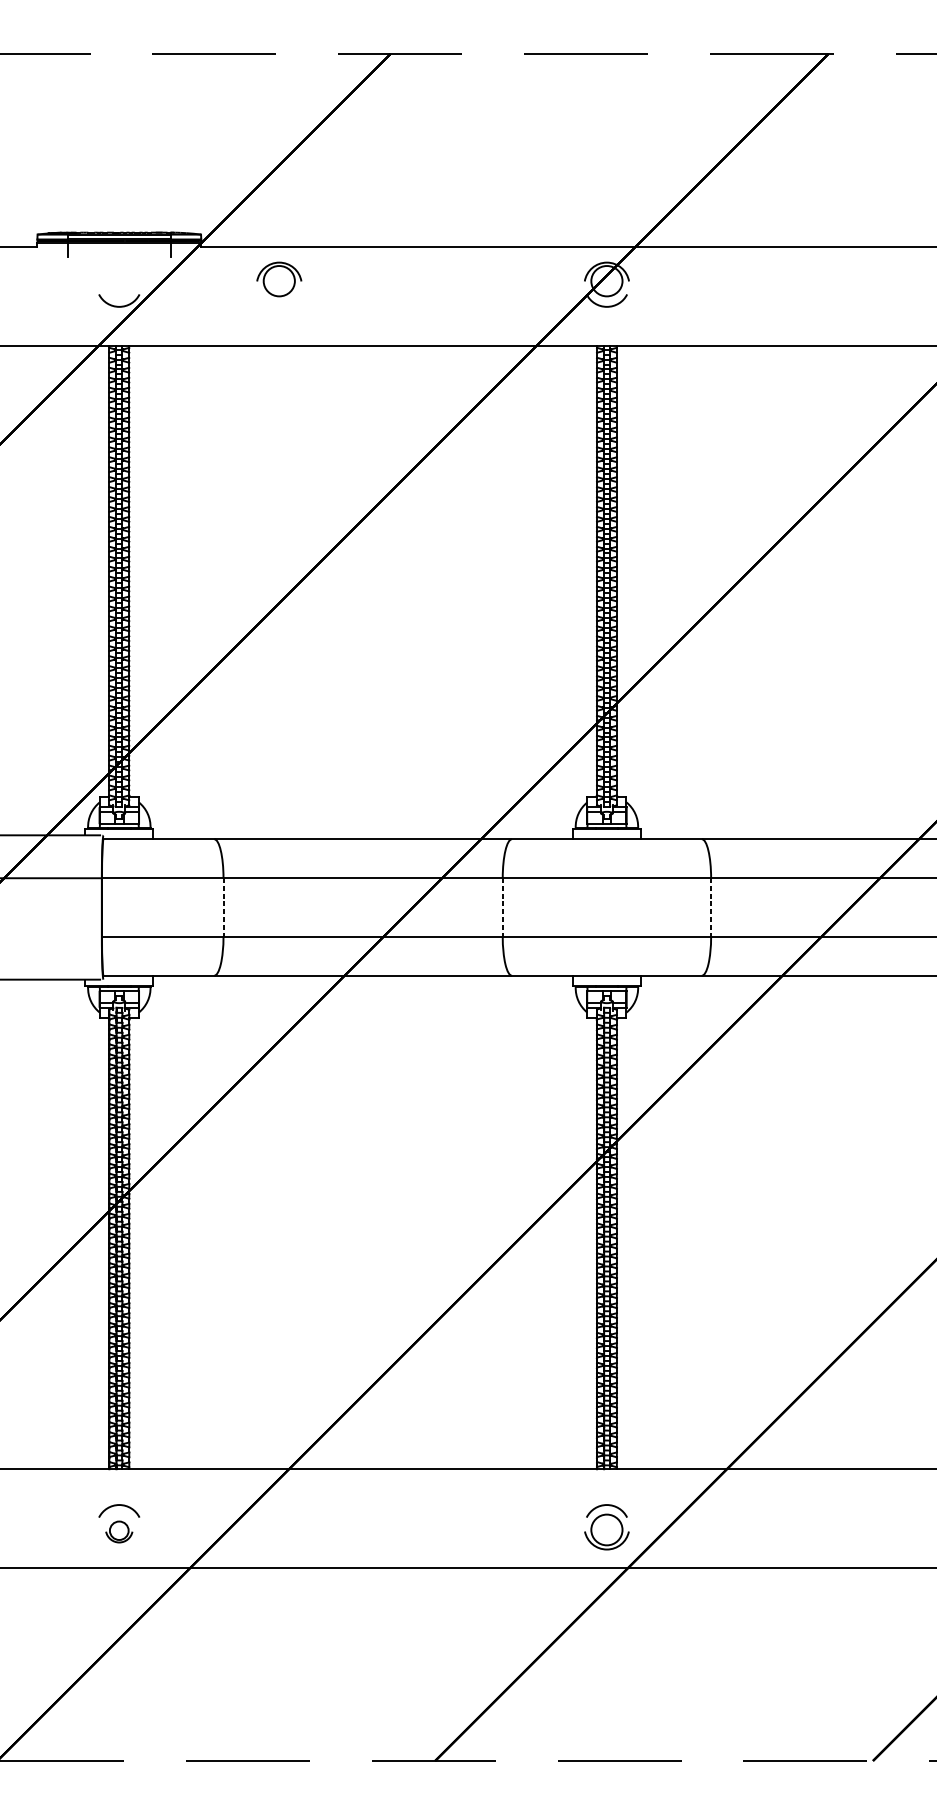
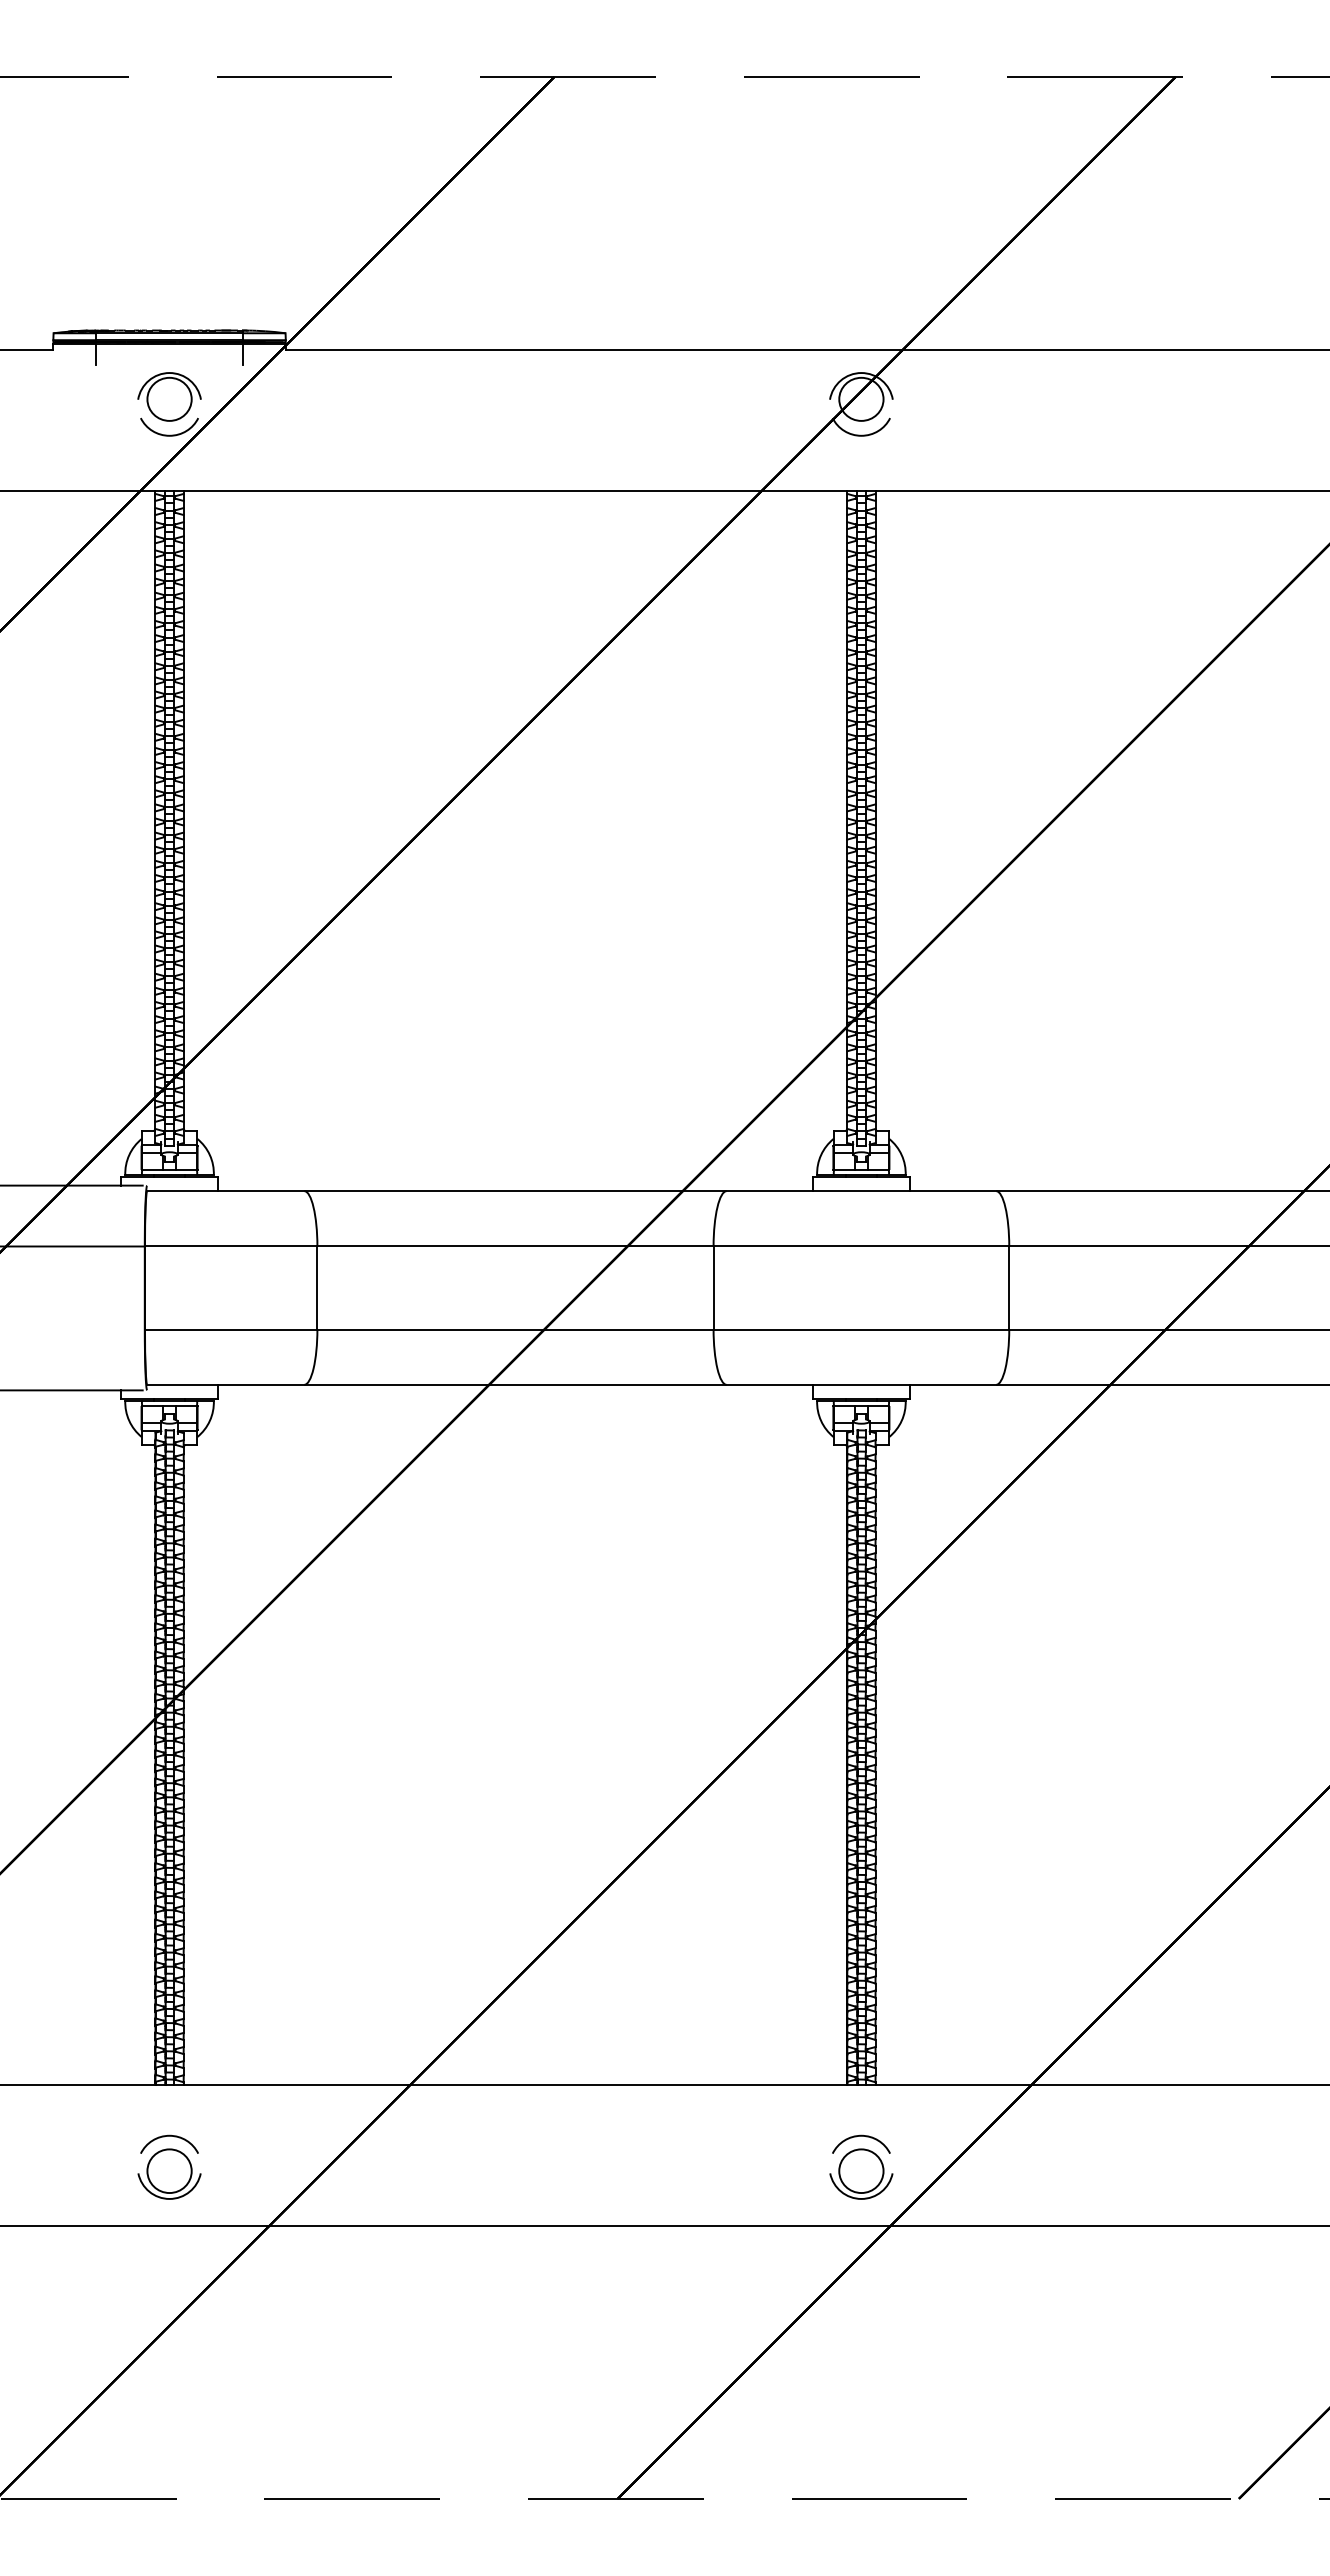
part: (279, 279) -> (169, 396), moved
line: (223, 907) -> (317, 1288), dashed -> solid
line: (502, 907) -> (713, 1288), dashed -> solid
line: (711, 907) -> (1009, 1288), dashed -> solid
part: (119, 1531) -> (169, 2173), size x1.67

